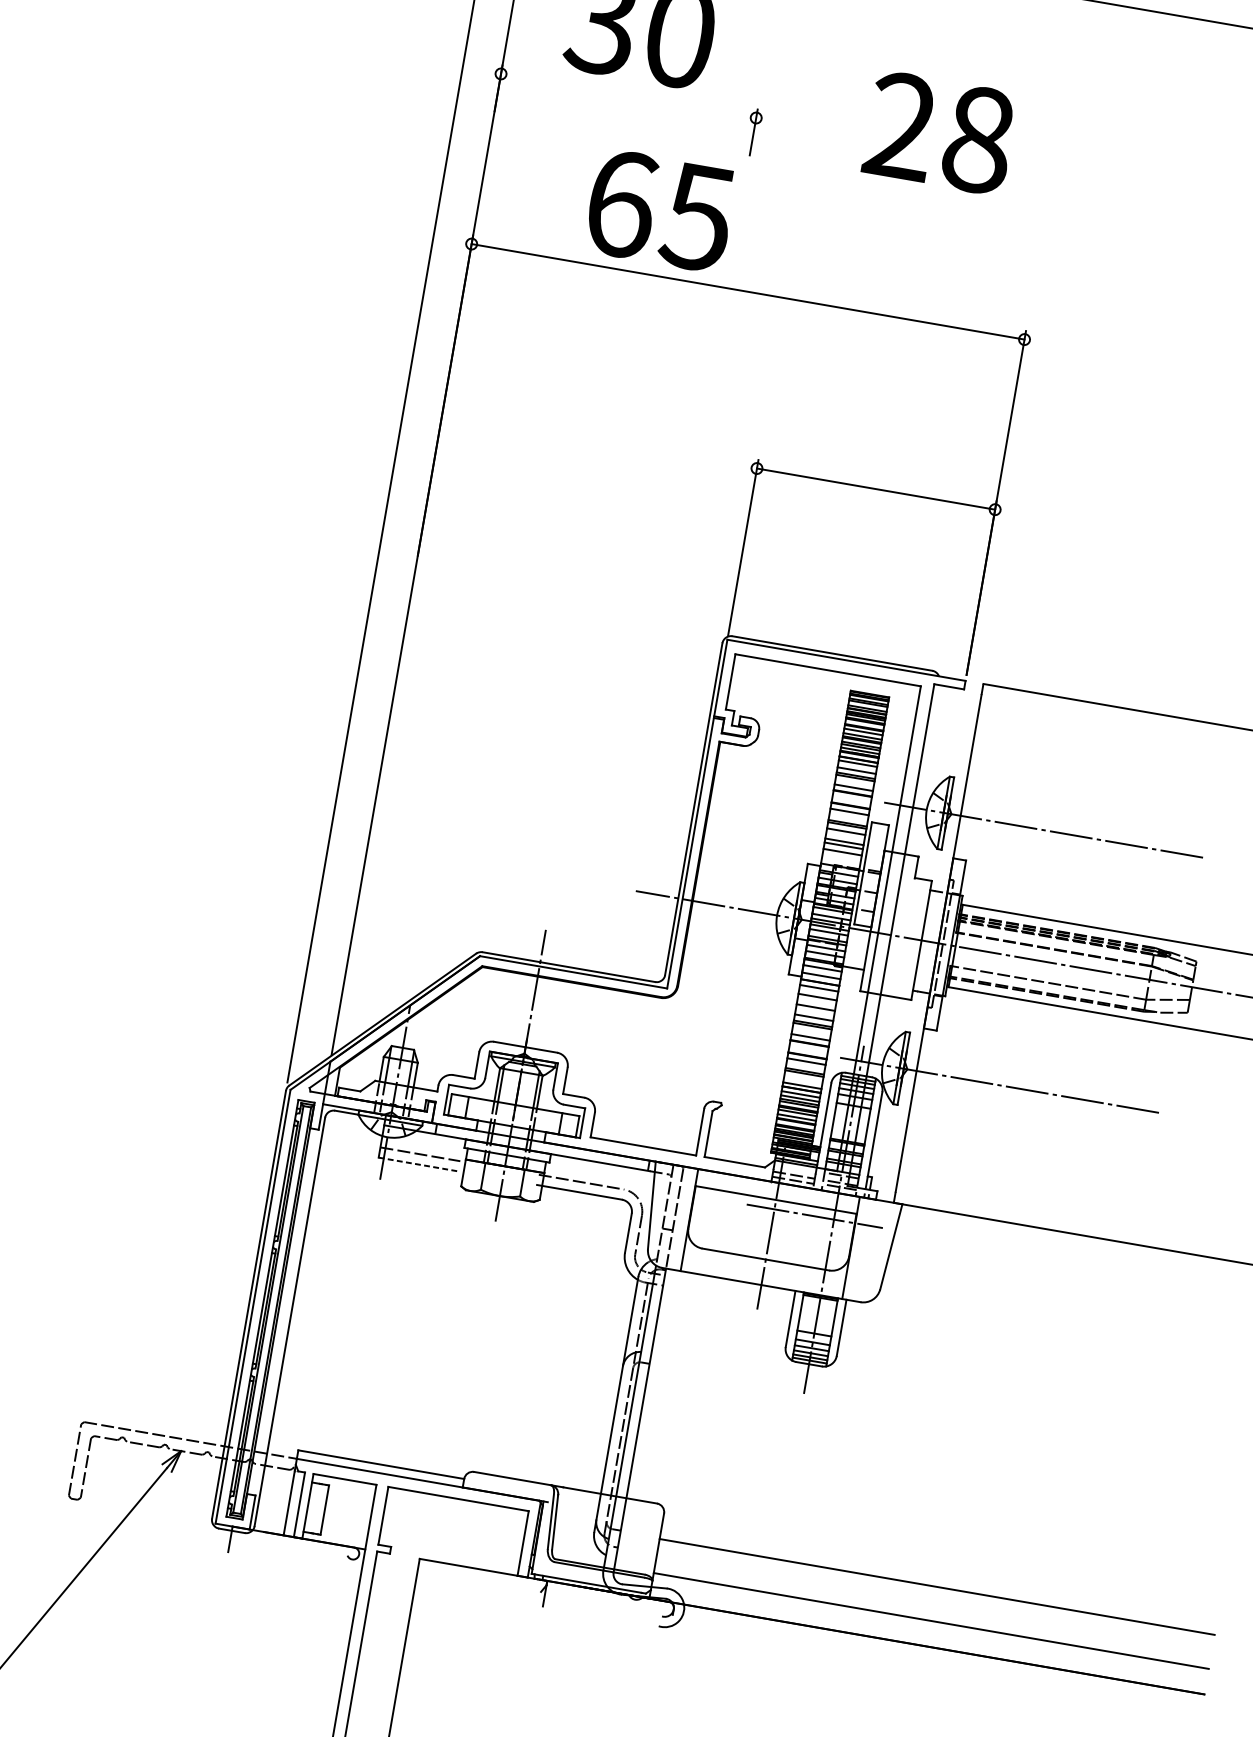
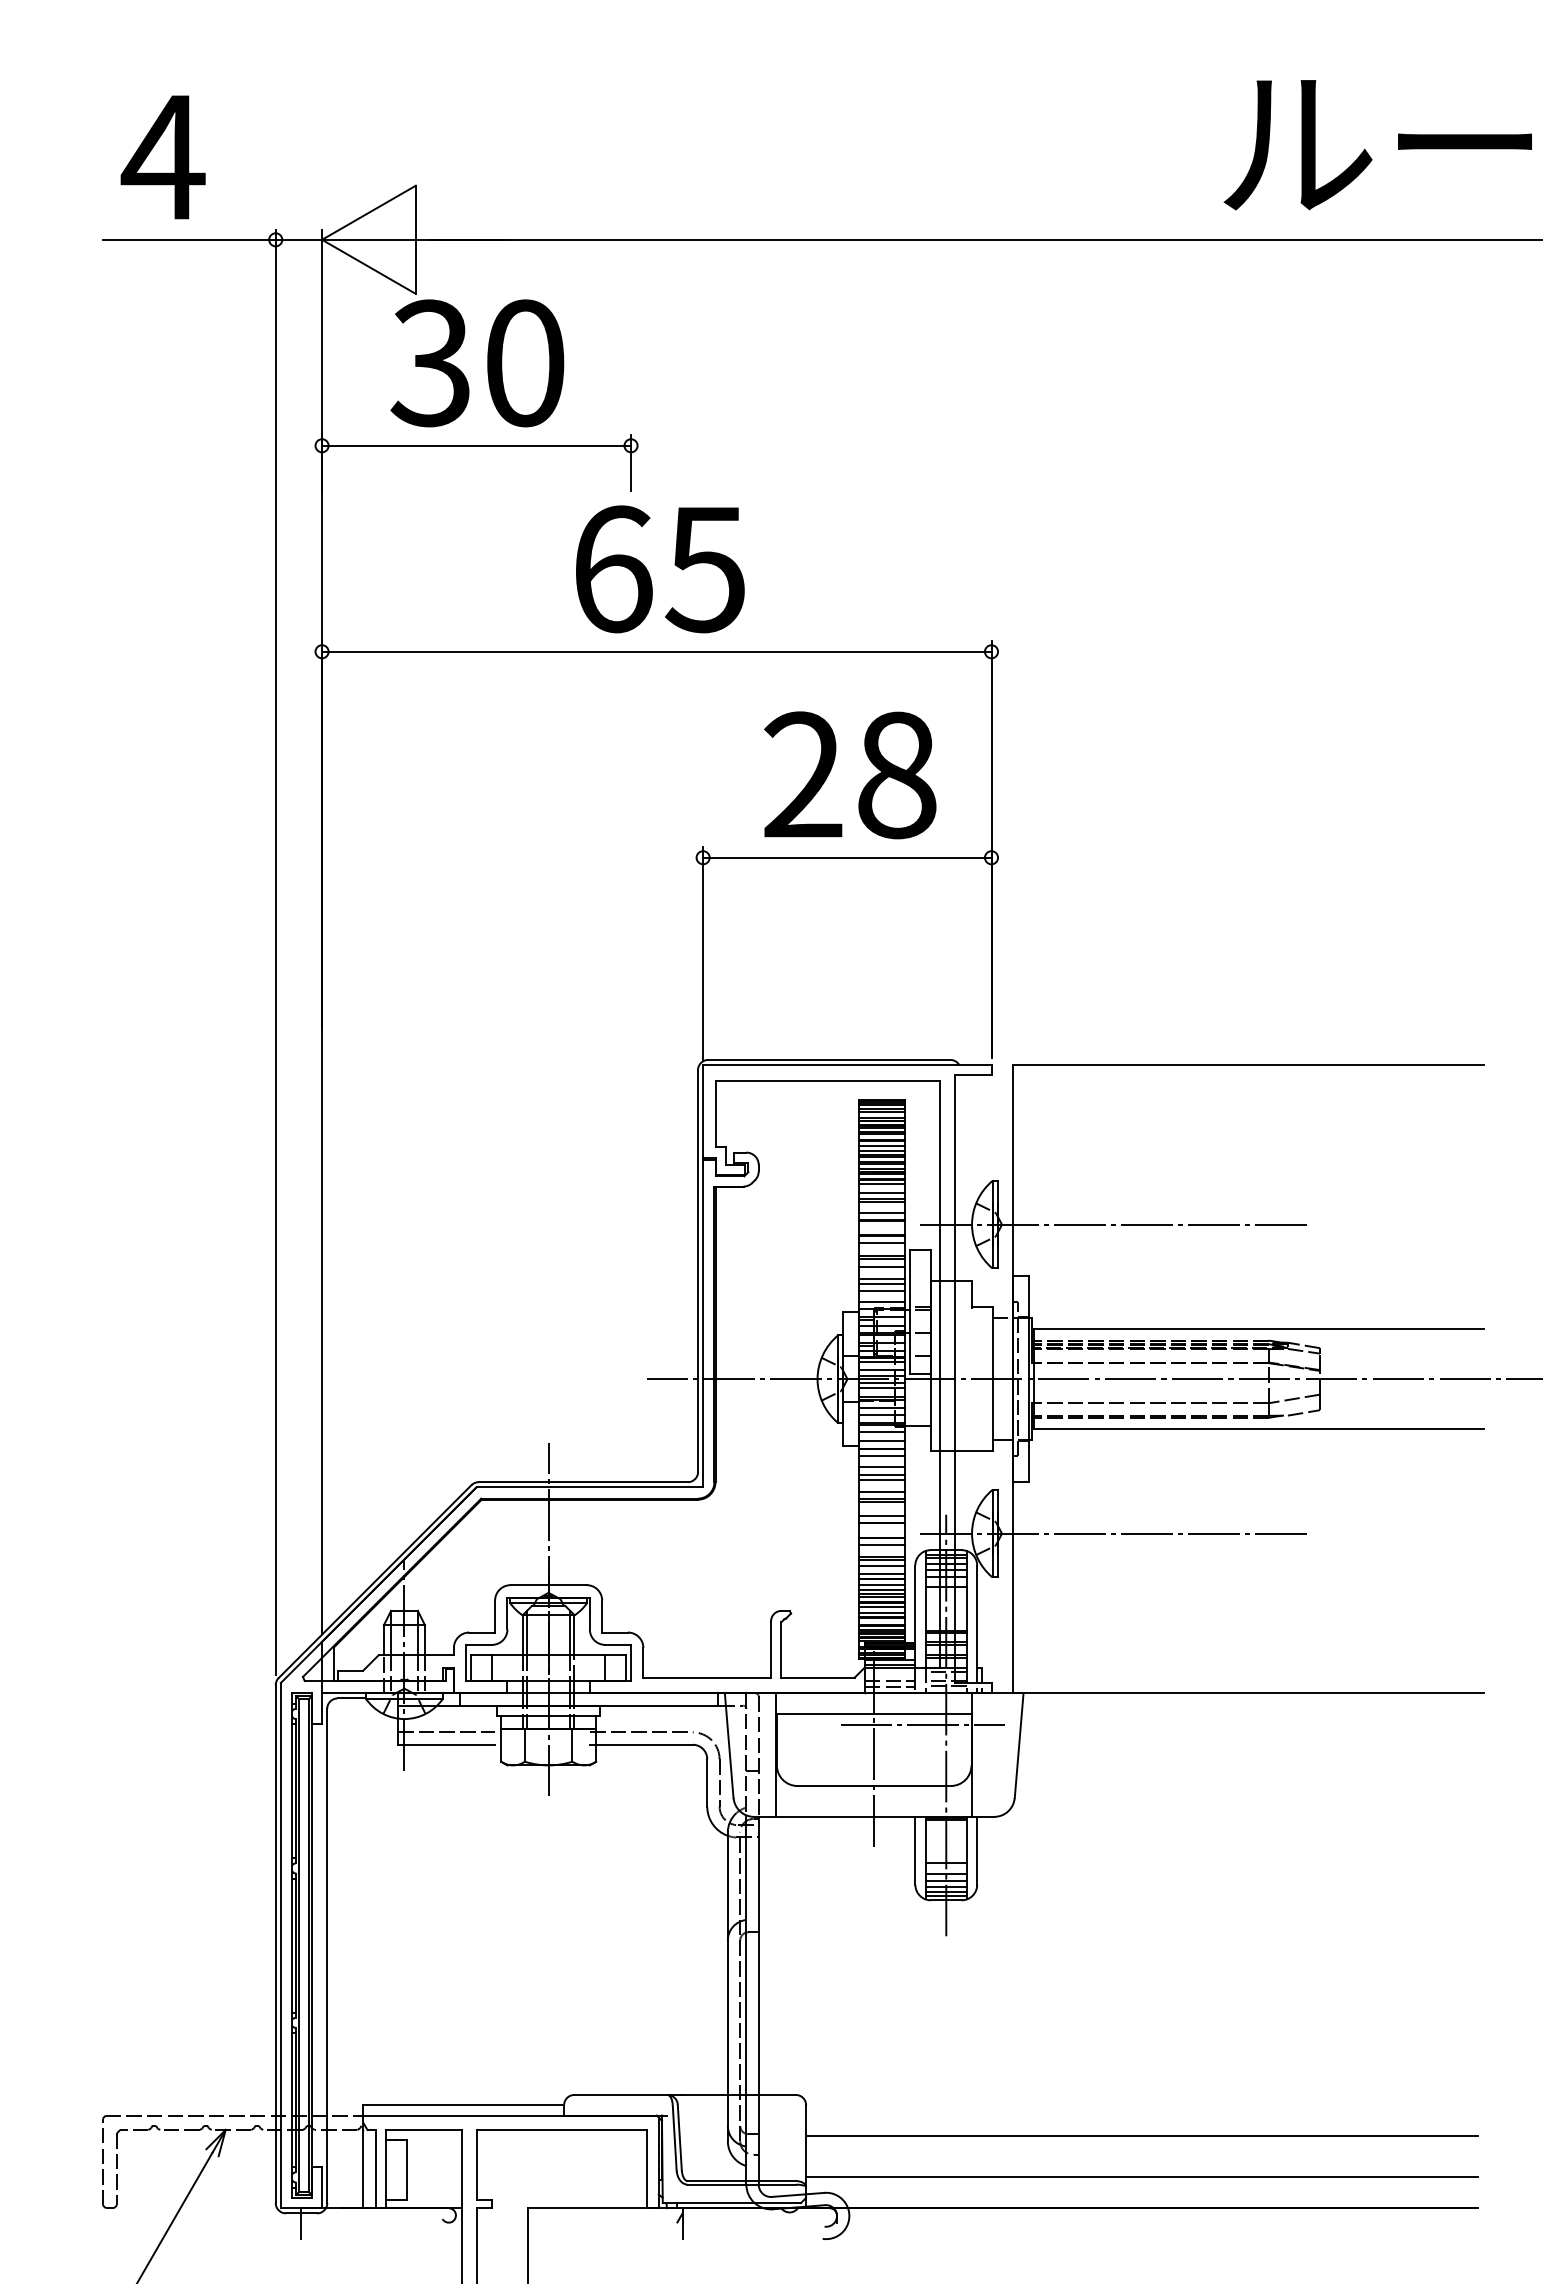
line: (628, 95) -> (476, 445), added
text: (940, 133) -> (850, 775), moved
text: (660, 210) -> (660, 569), moved
line: (840, 861) -> (881, 1302), added
line: (816, 1003) -> (881, 1474), added
line: (803, 1078) -> (881, 1565), added
line: (419, 1164) -> (447, 1744), dashed -> solid

